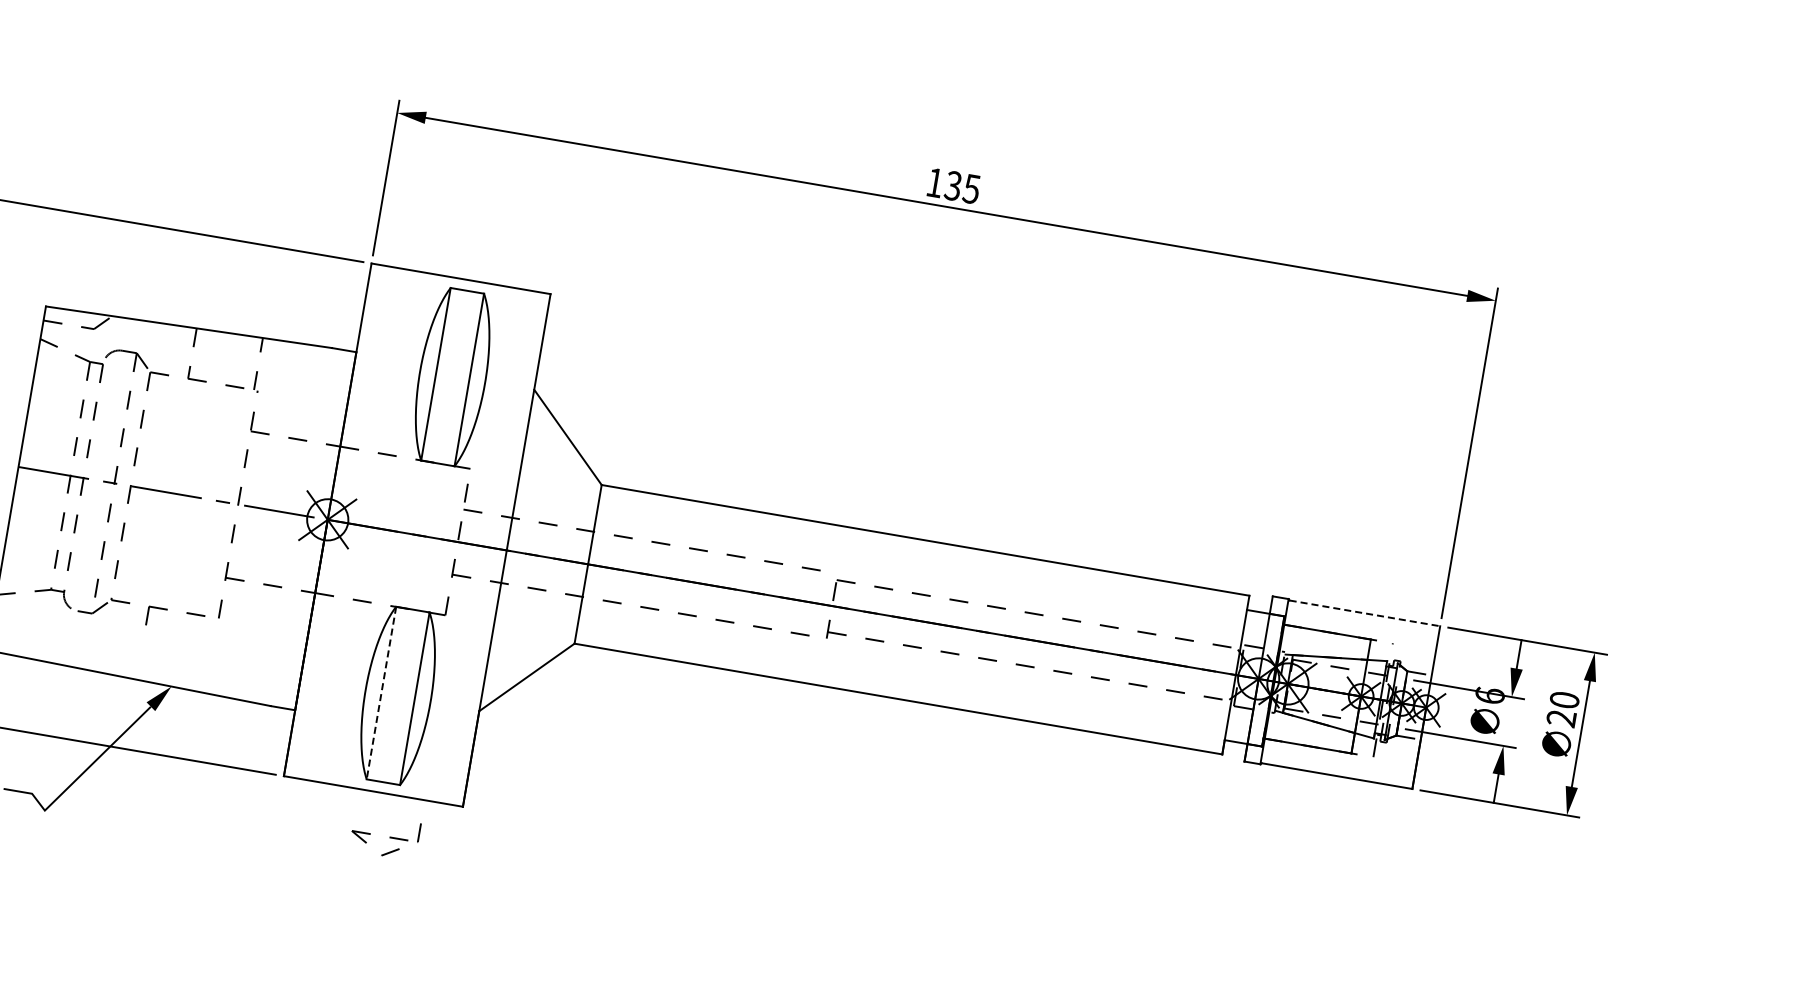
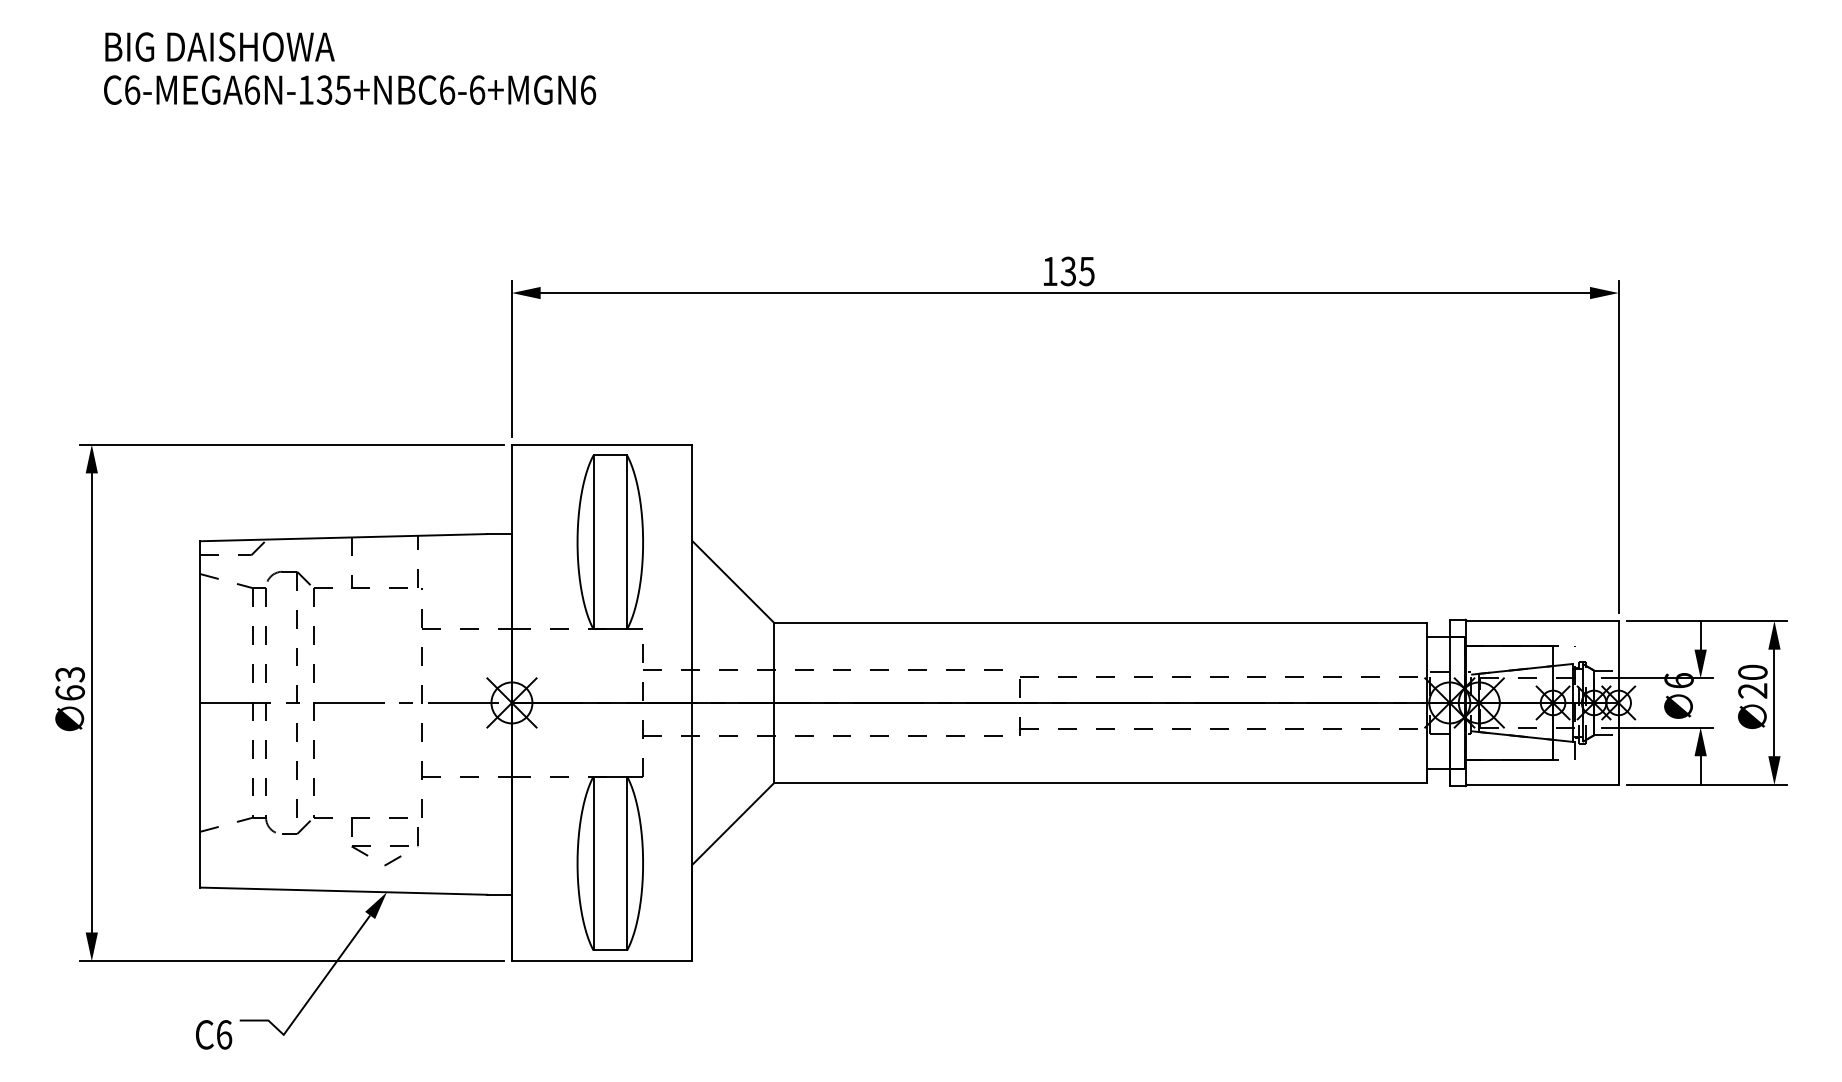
line: (1364, 612) -> (1542, 620), dashed -> solid
line: (381, 693) -> (593, 863), dashed -> solid
part: (384, 836) -> (384, 846), moved

